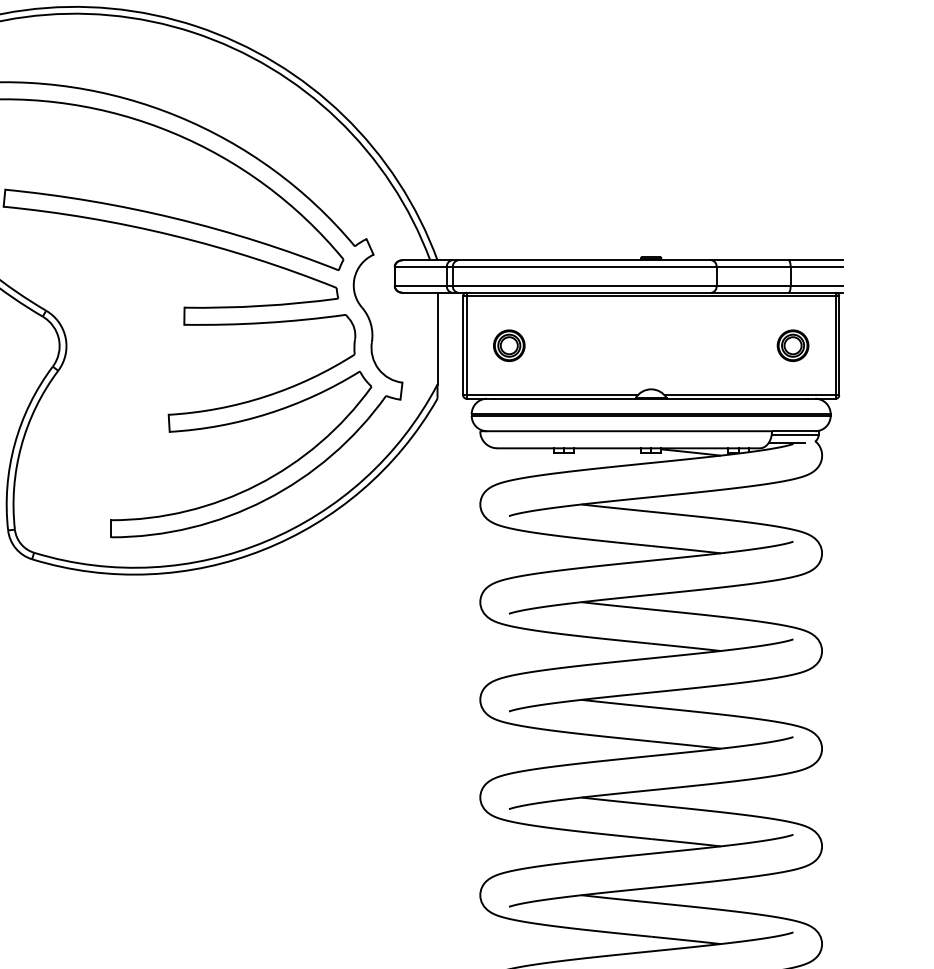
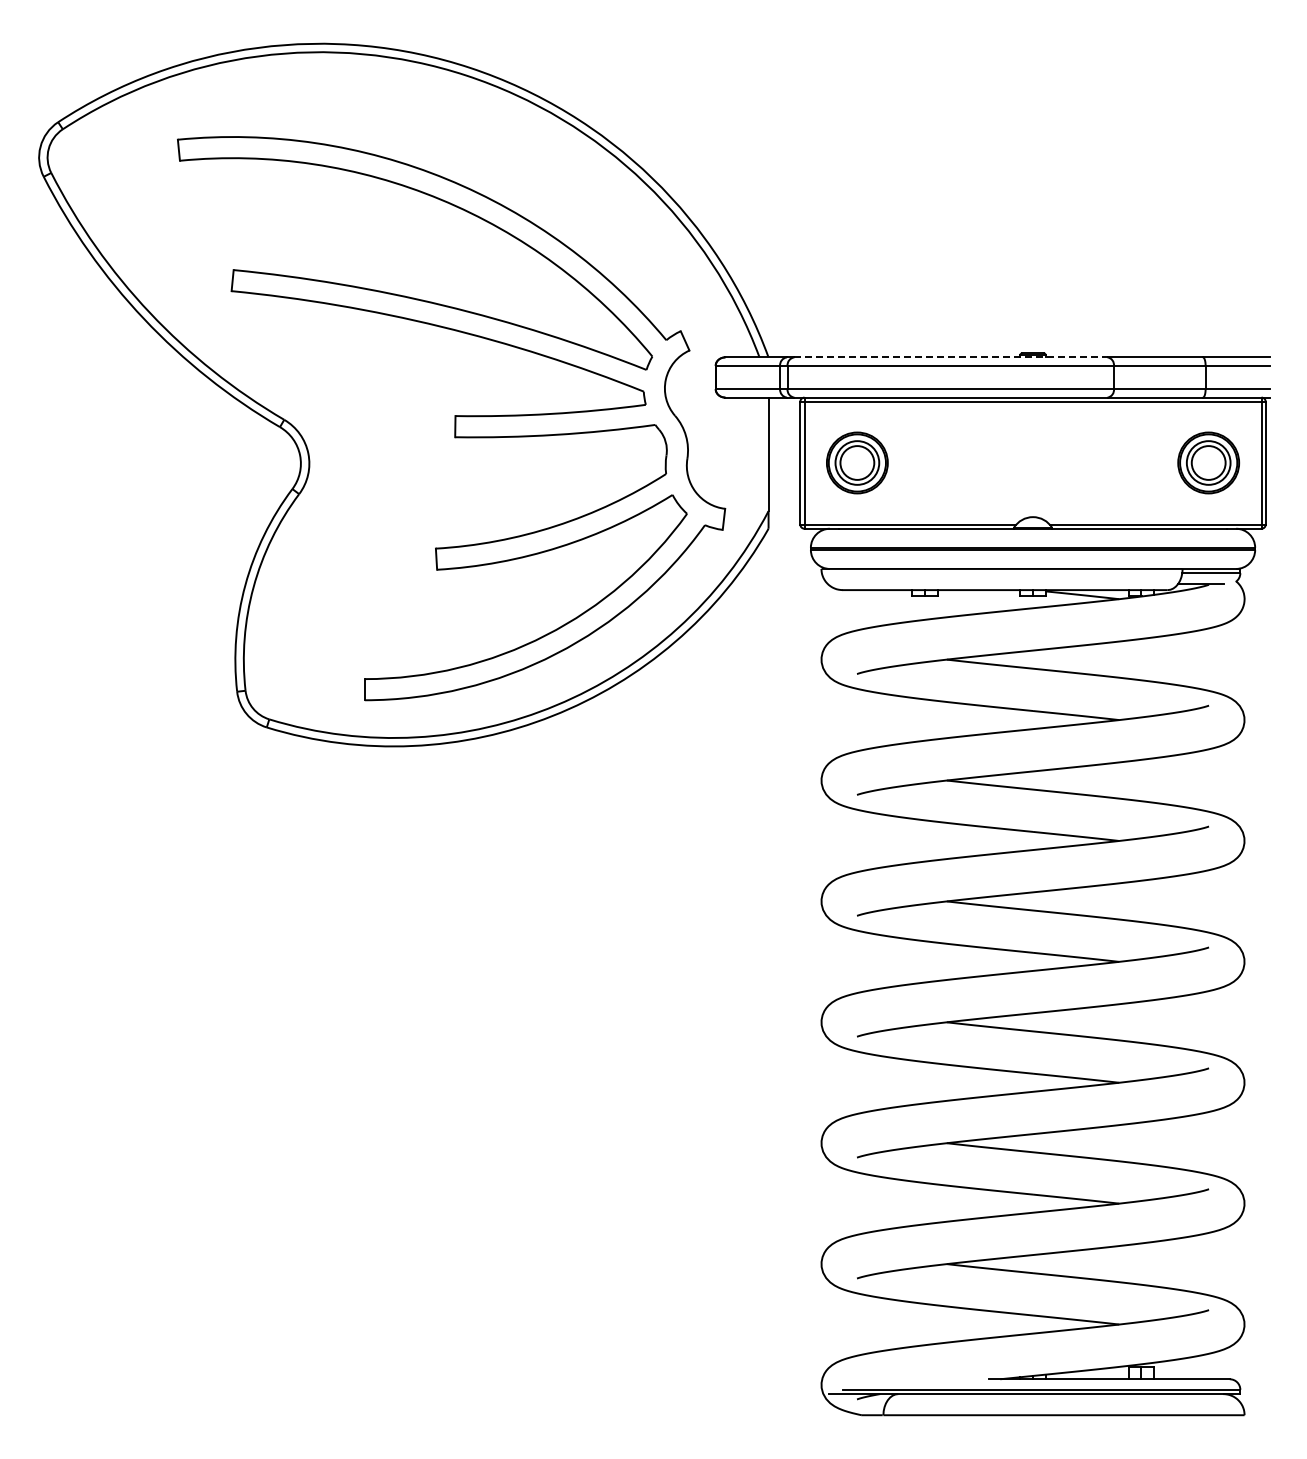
line: (584, 260) -> (950, 357), solid -> dashed
part: (509, 346) -> (857, 463), size x1.6
part: (792, 346) -> (1208, 463), size x1.6

